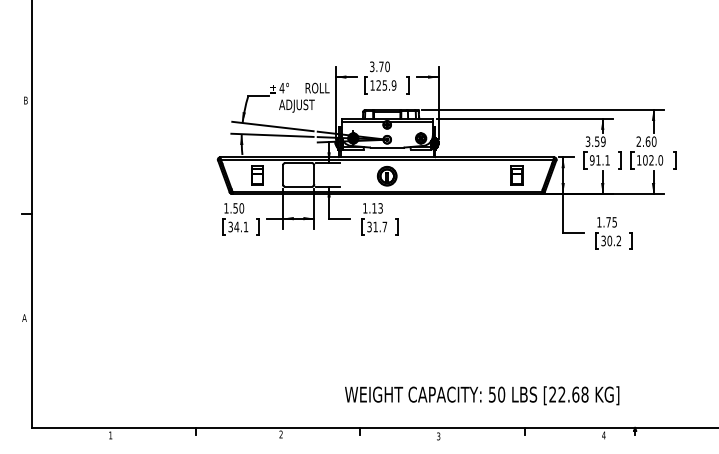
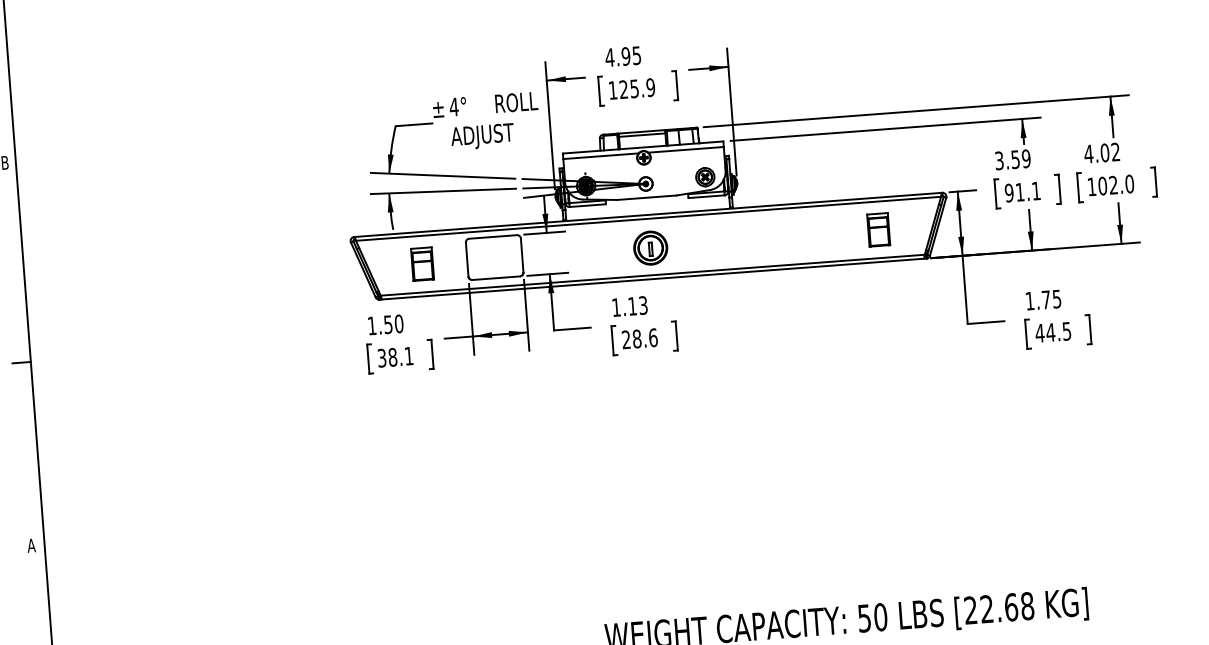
text: (379, 66) -> (622, 56), 3.70 -> 4.95
text: (646, 141) -> (1102, 152), 2.60 -> 4.02
text: (236, 226) -> (392, 356), 34.1 -> 38.1
text: (377, 226) -> (640, 337), 31.7 -> 28.6
text: (611, 240) -> (1053, 331), 30.2 -> 44.5

